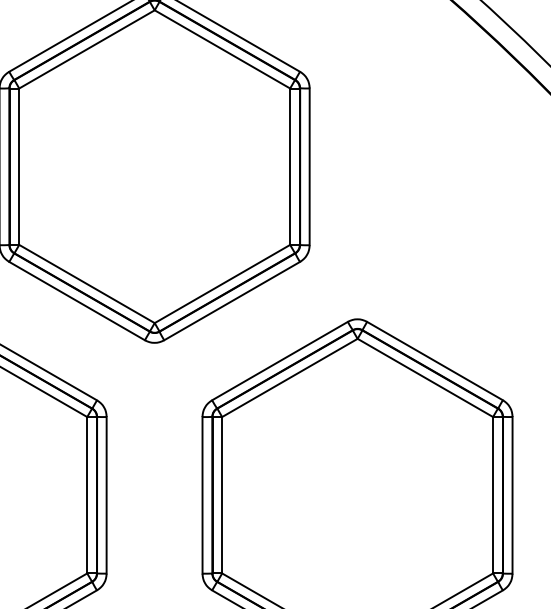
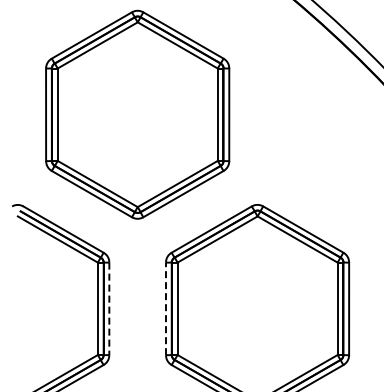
line: (201, 494) -> (165, 308), solid -> dashed
line: (106, 496) -> (109, 309), solid -> dashed

